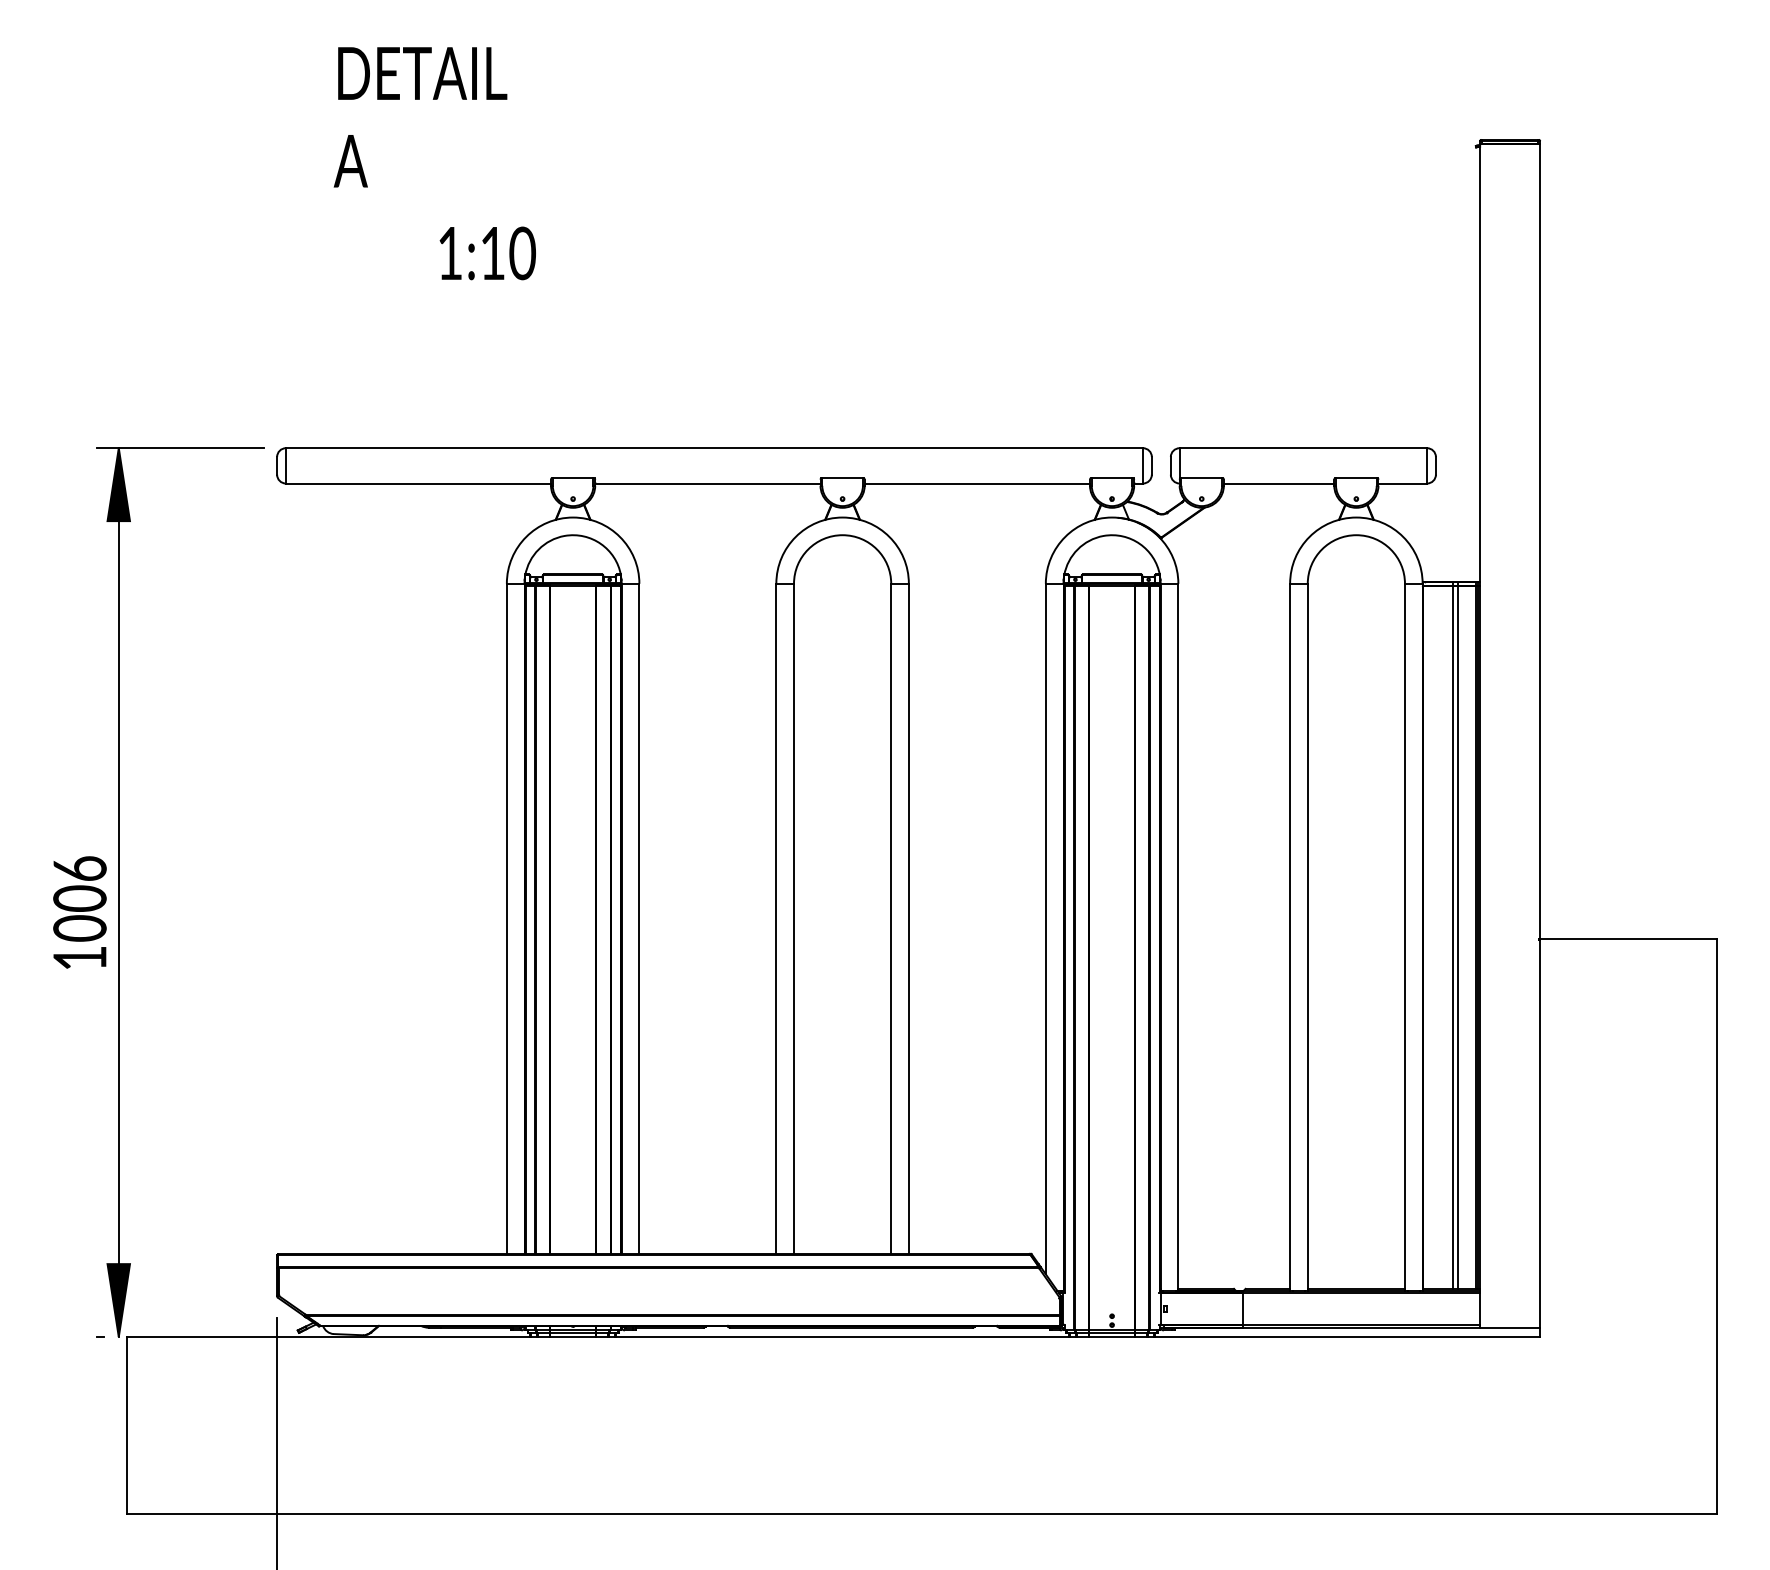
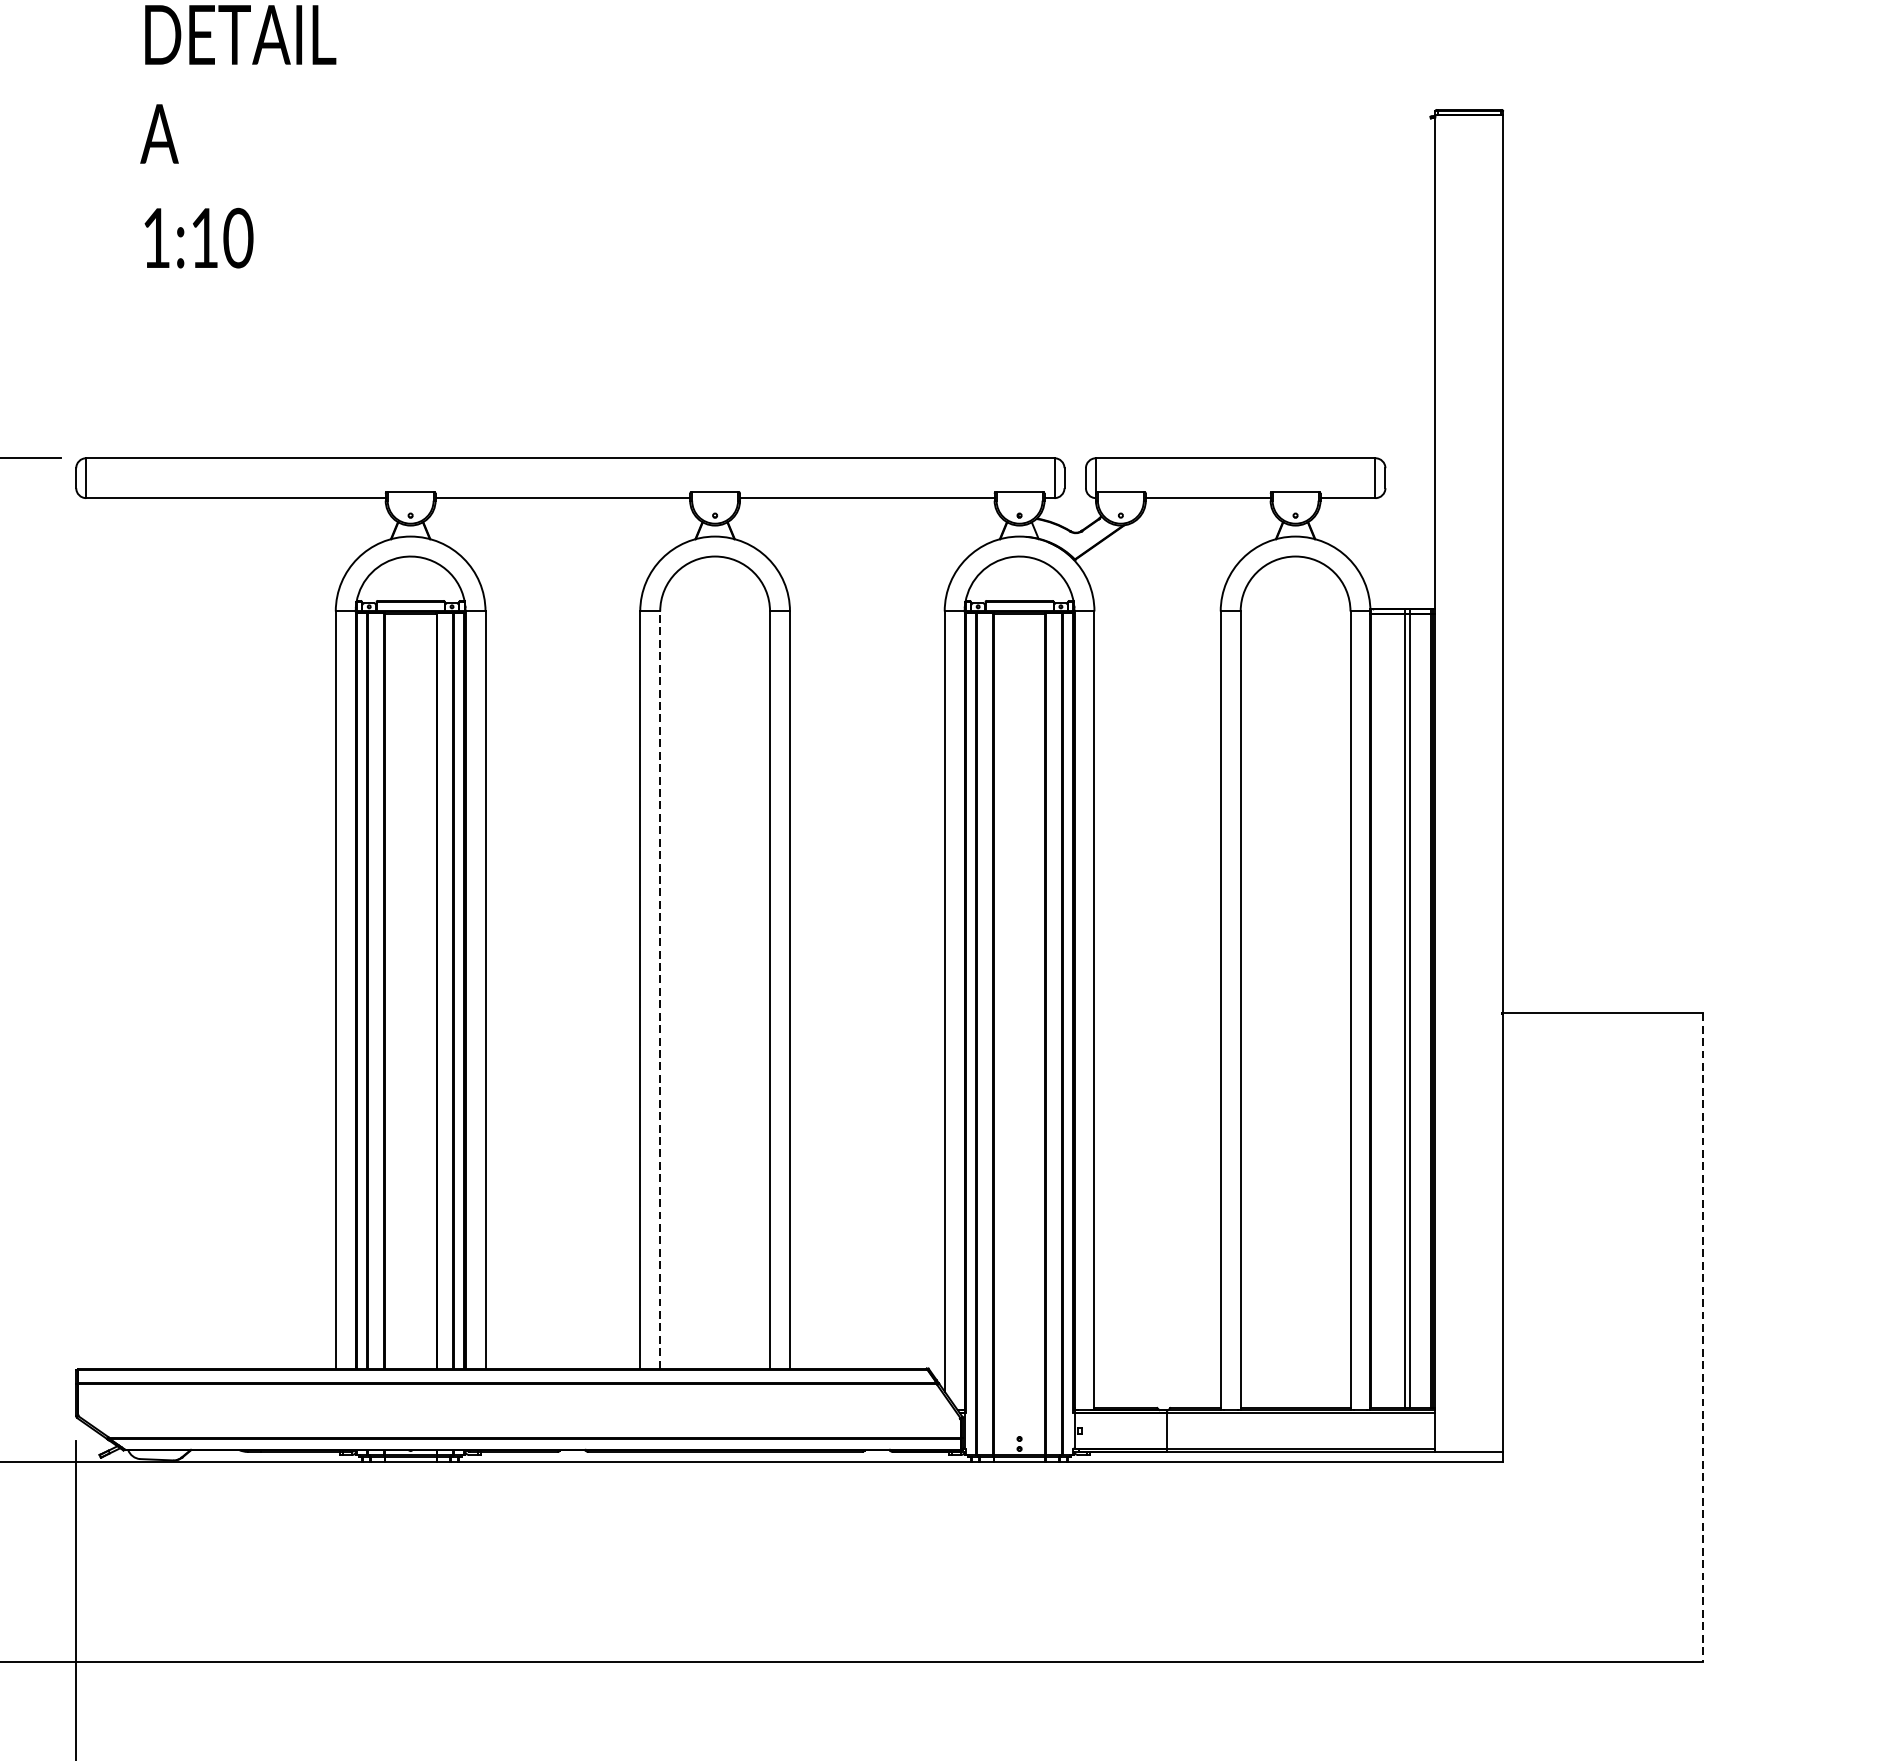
text: (487, 253) -> (198, 238), moved
line: (794, 918) -> (660, 989), solid -> dashed
line: (1716, 1227) -> (1702, 1338), solid -> dashed

